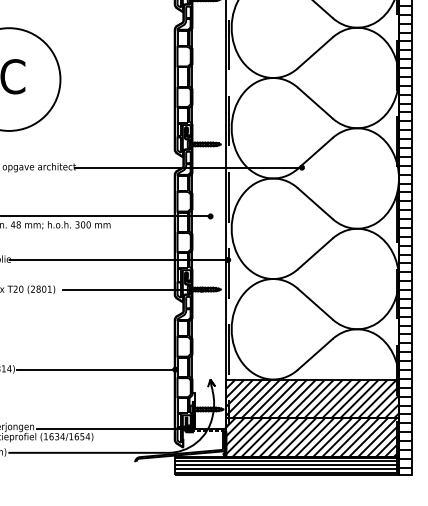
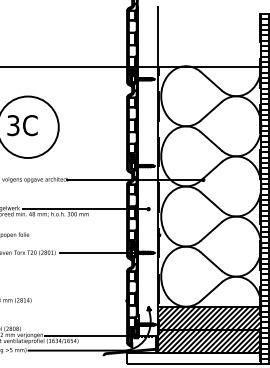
line: (118, 260) -> (93, 235), removed
line: (95, 369) -> (79, 300), removed
hatch: (287, 464) -> (194, 357), removed

